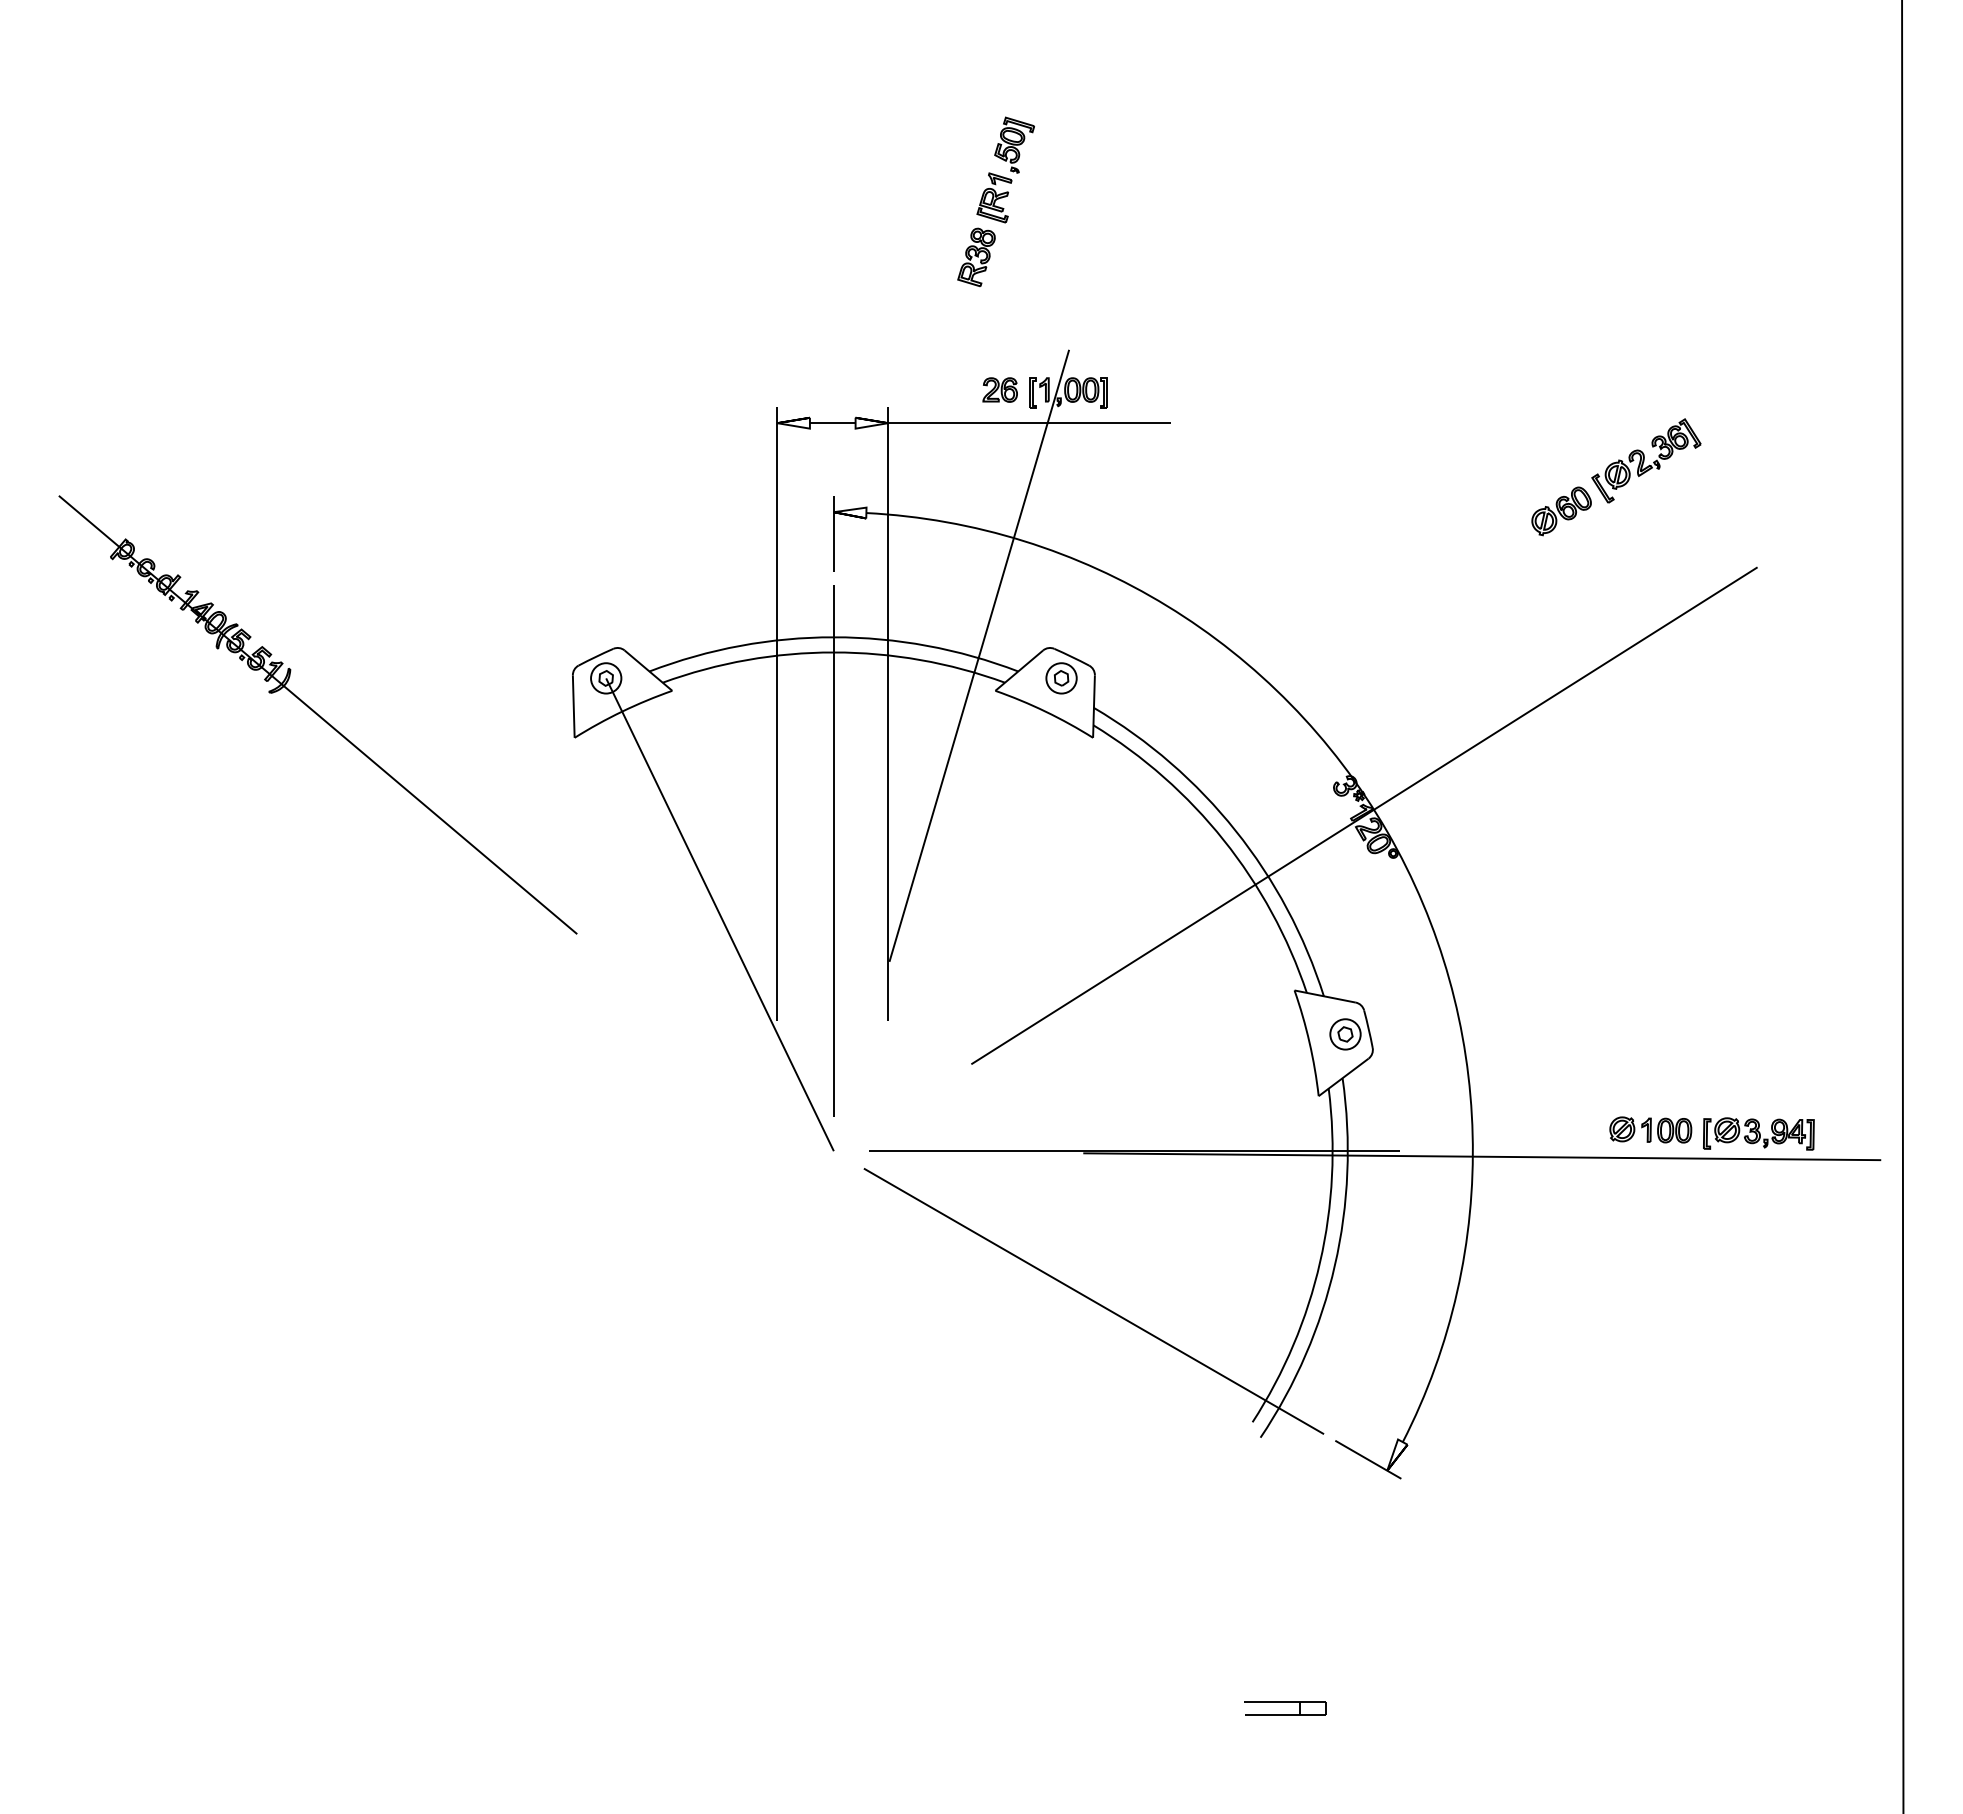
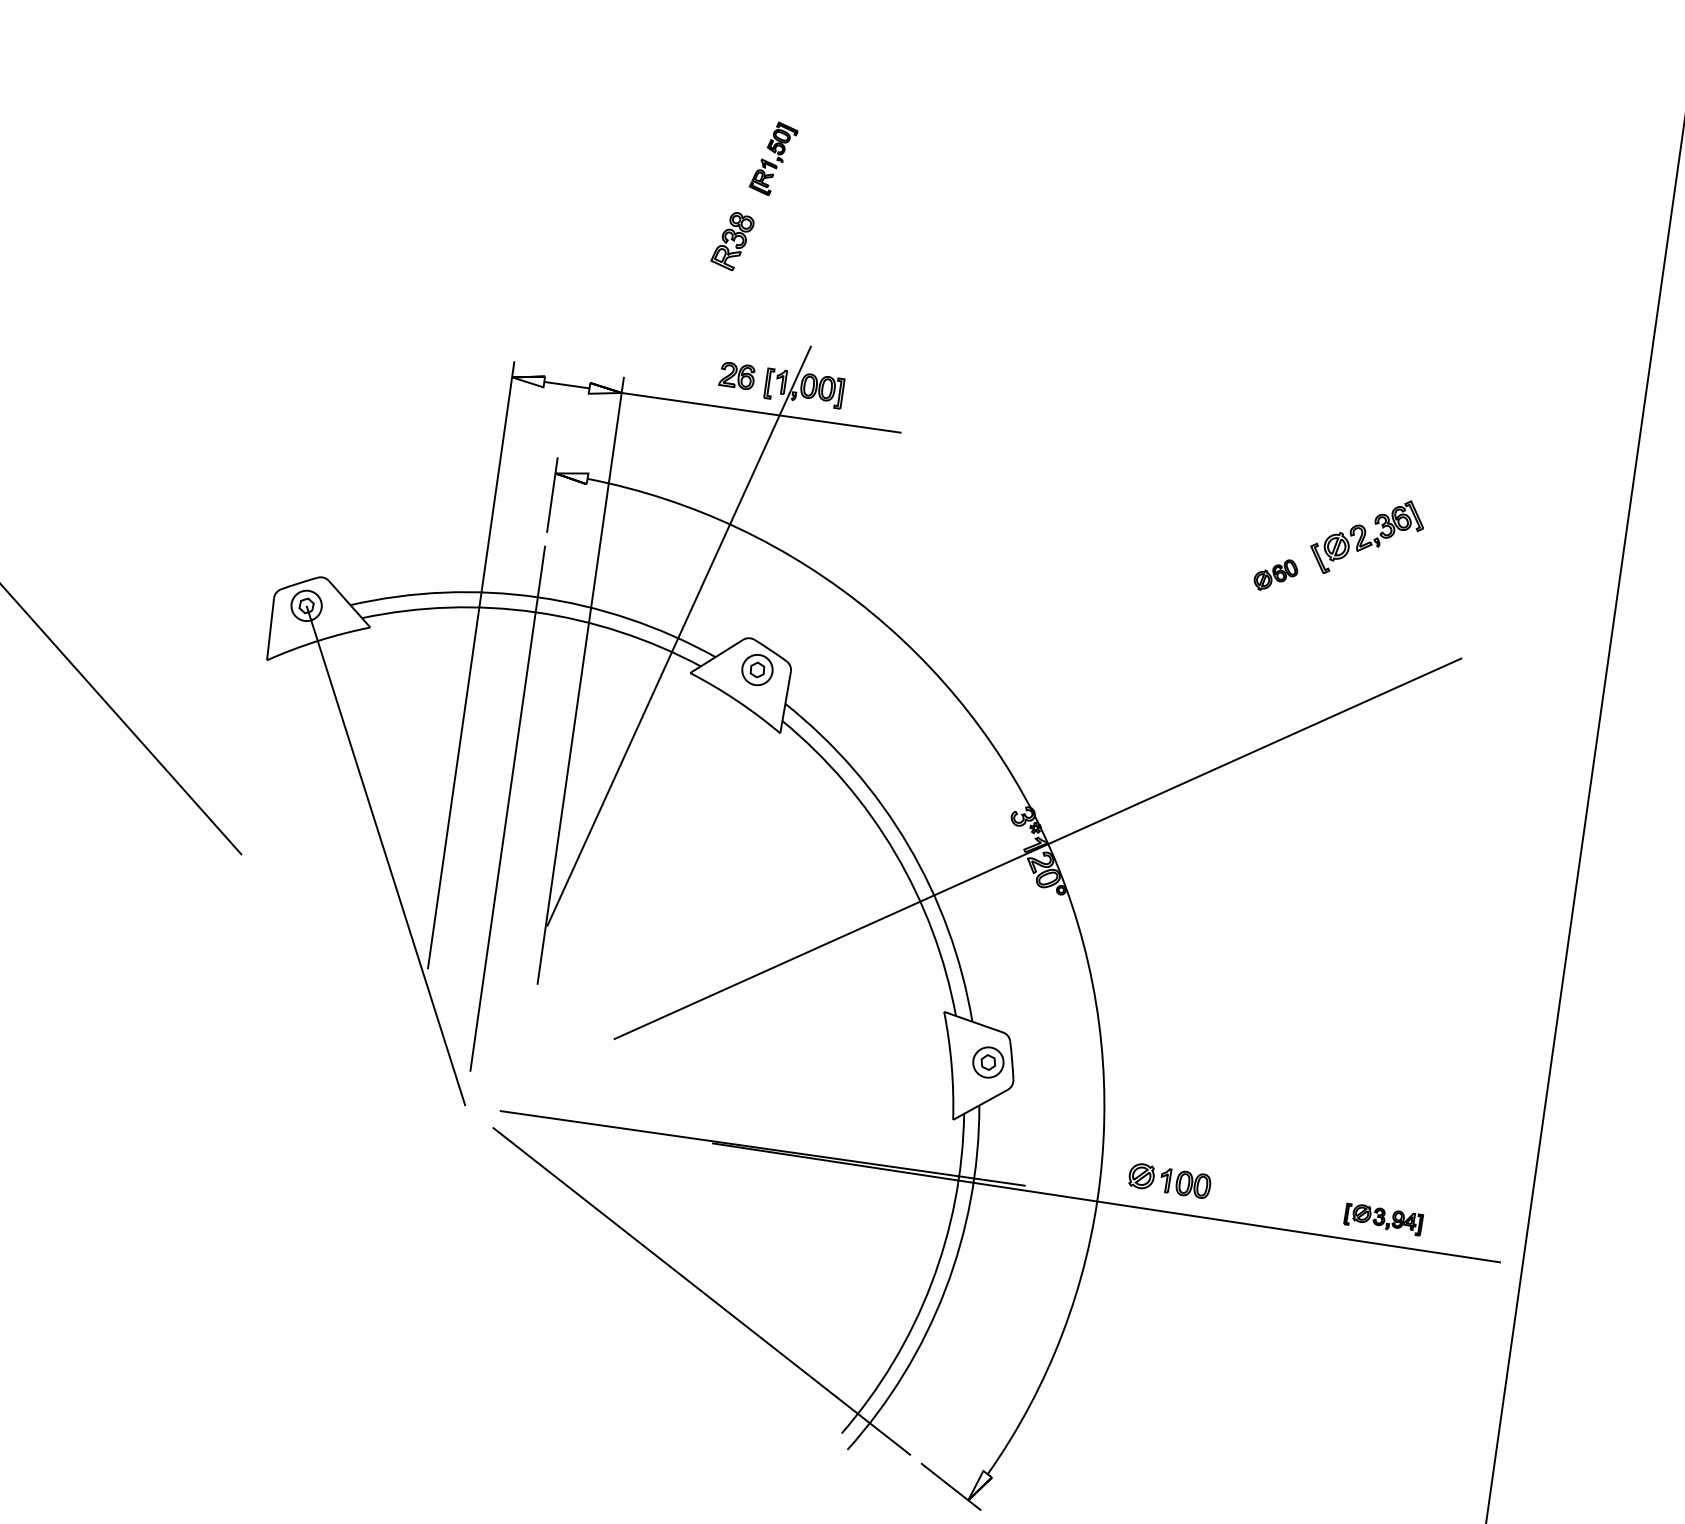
part: (1005, 169) -> (773, 158), size x0.7
part: (1561, 511) -> (1275, 575), size x0.7
part: (1650, 1129) -> (1169, 1180), moved
part: (1758, 1133) -> (1383, 1218), size x0.7

